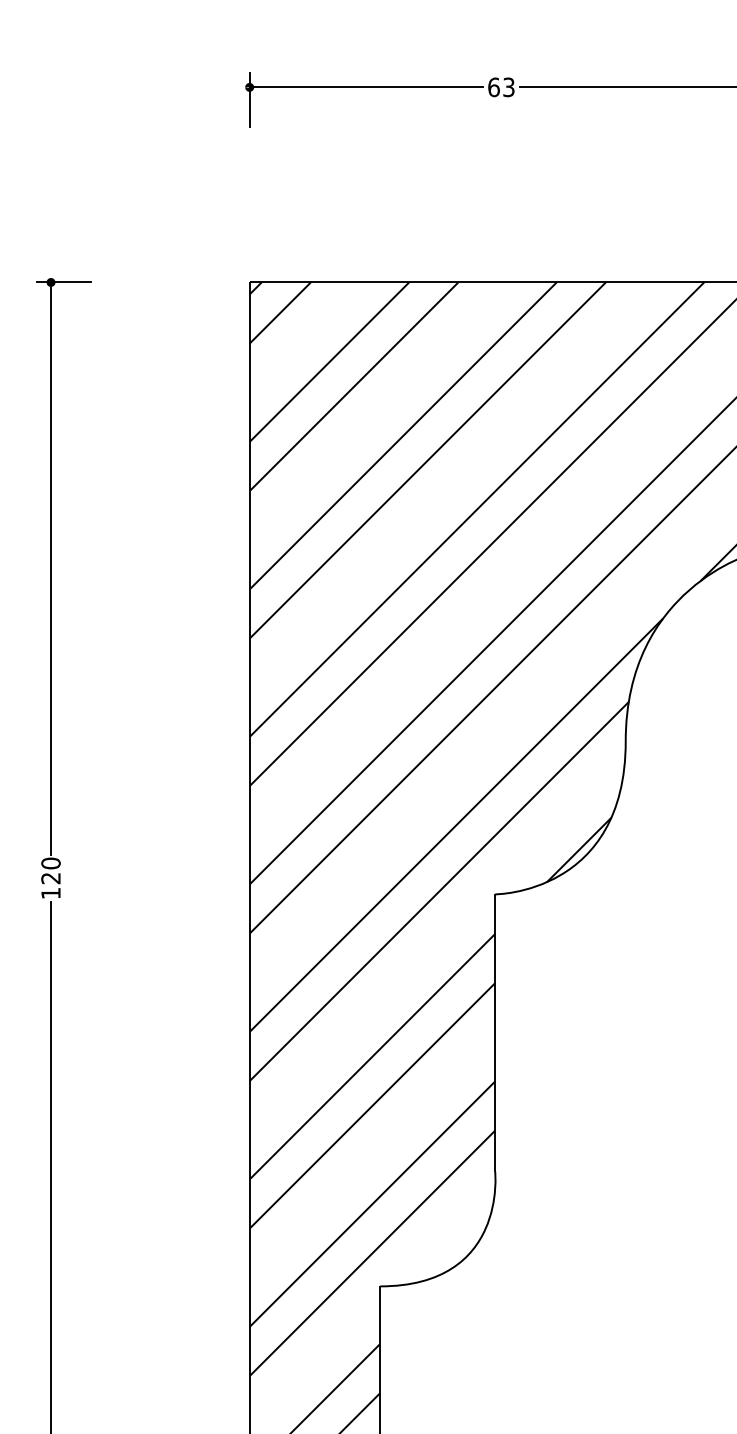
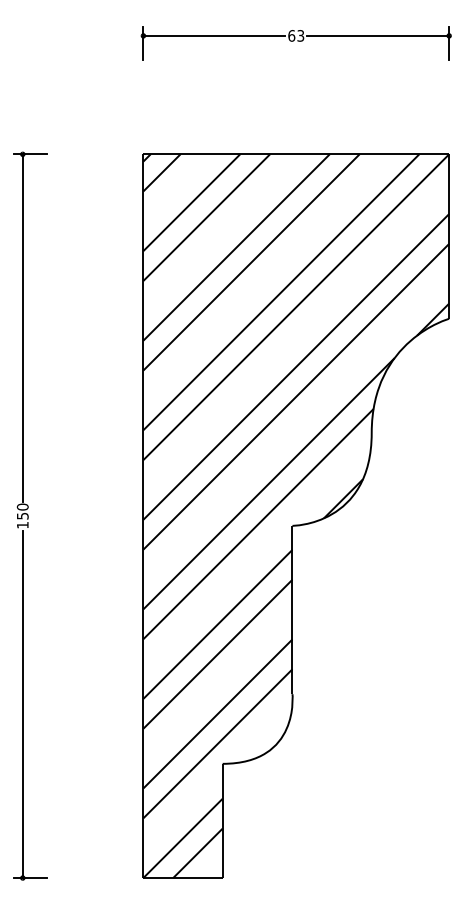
text: (50, 878) -> (22, 516), 120 -> 150

